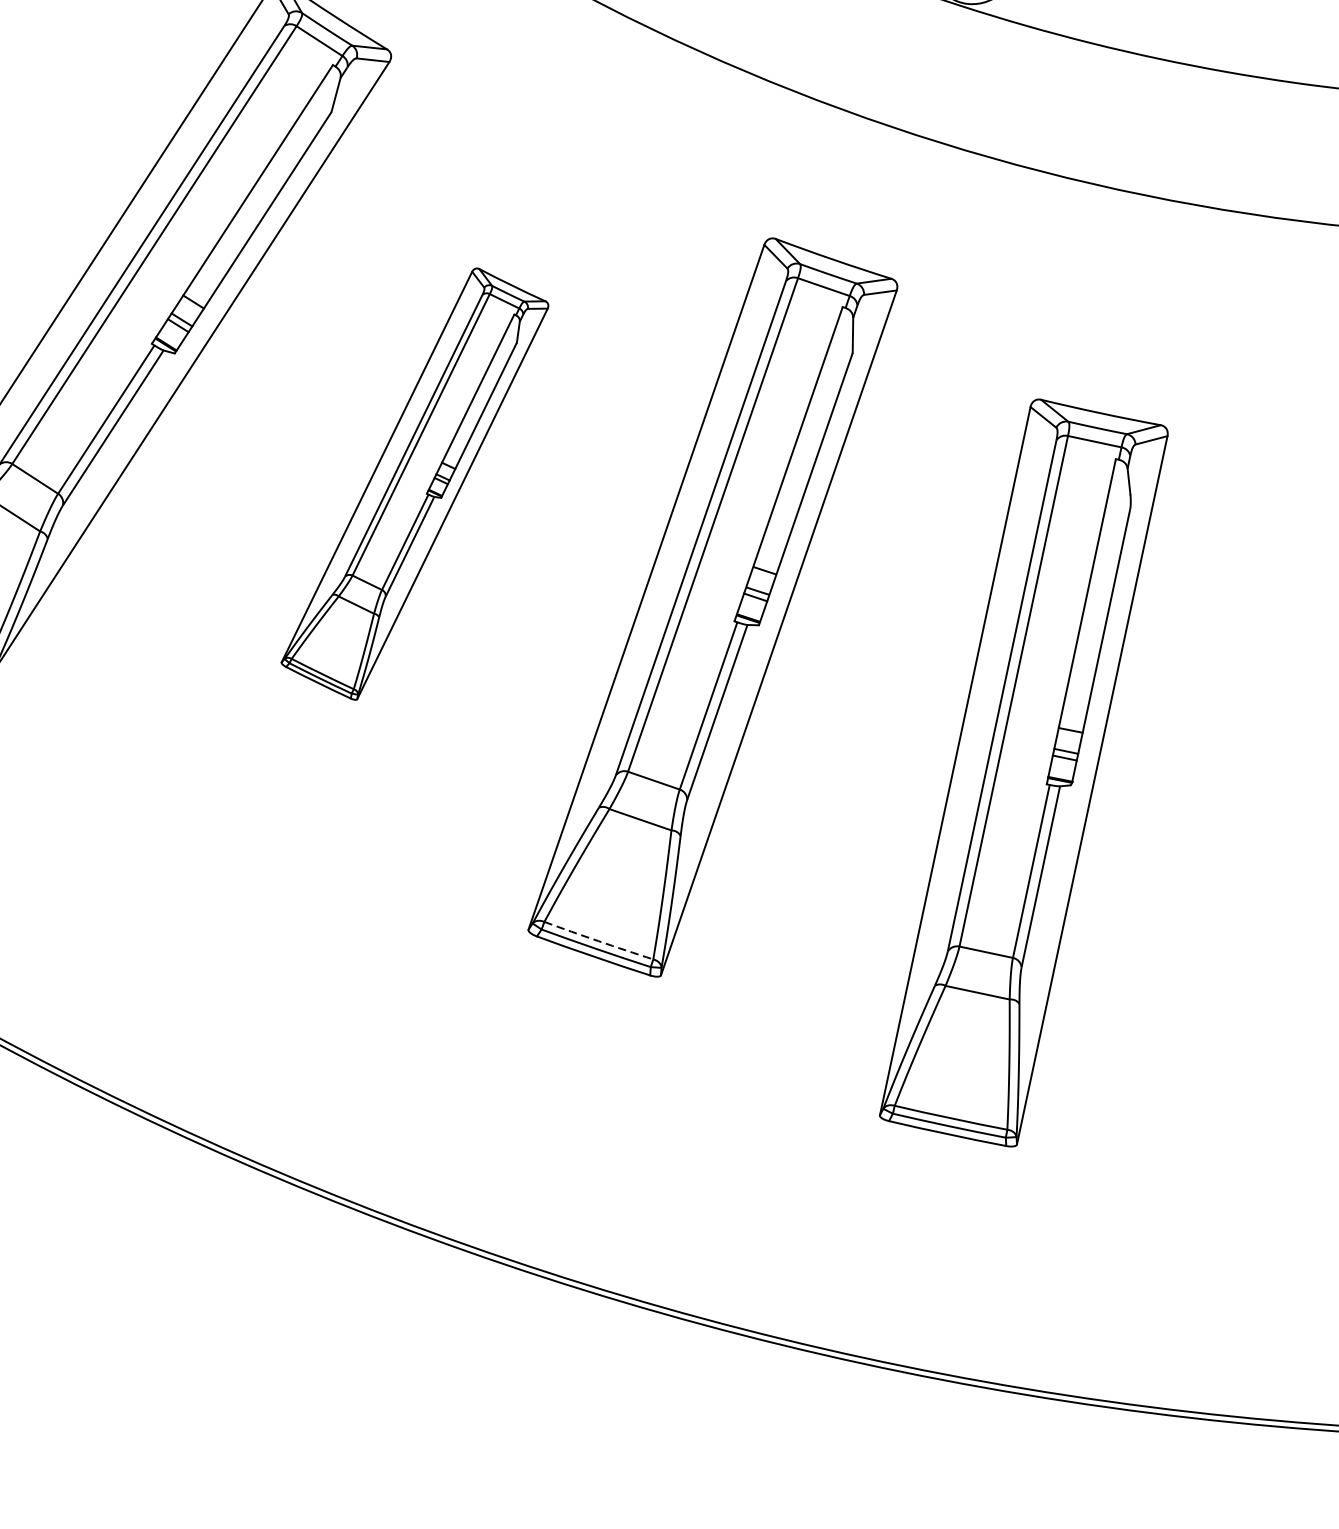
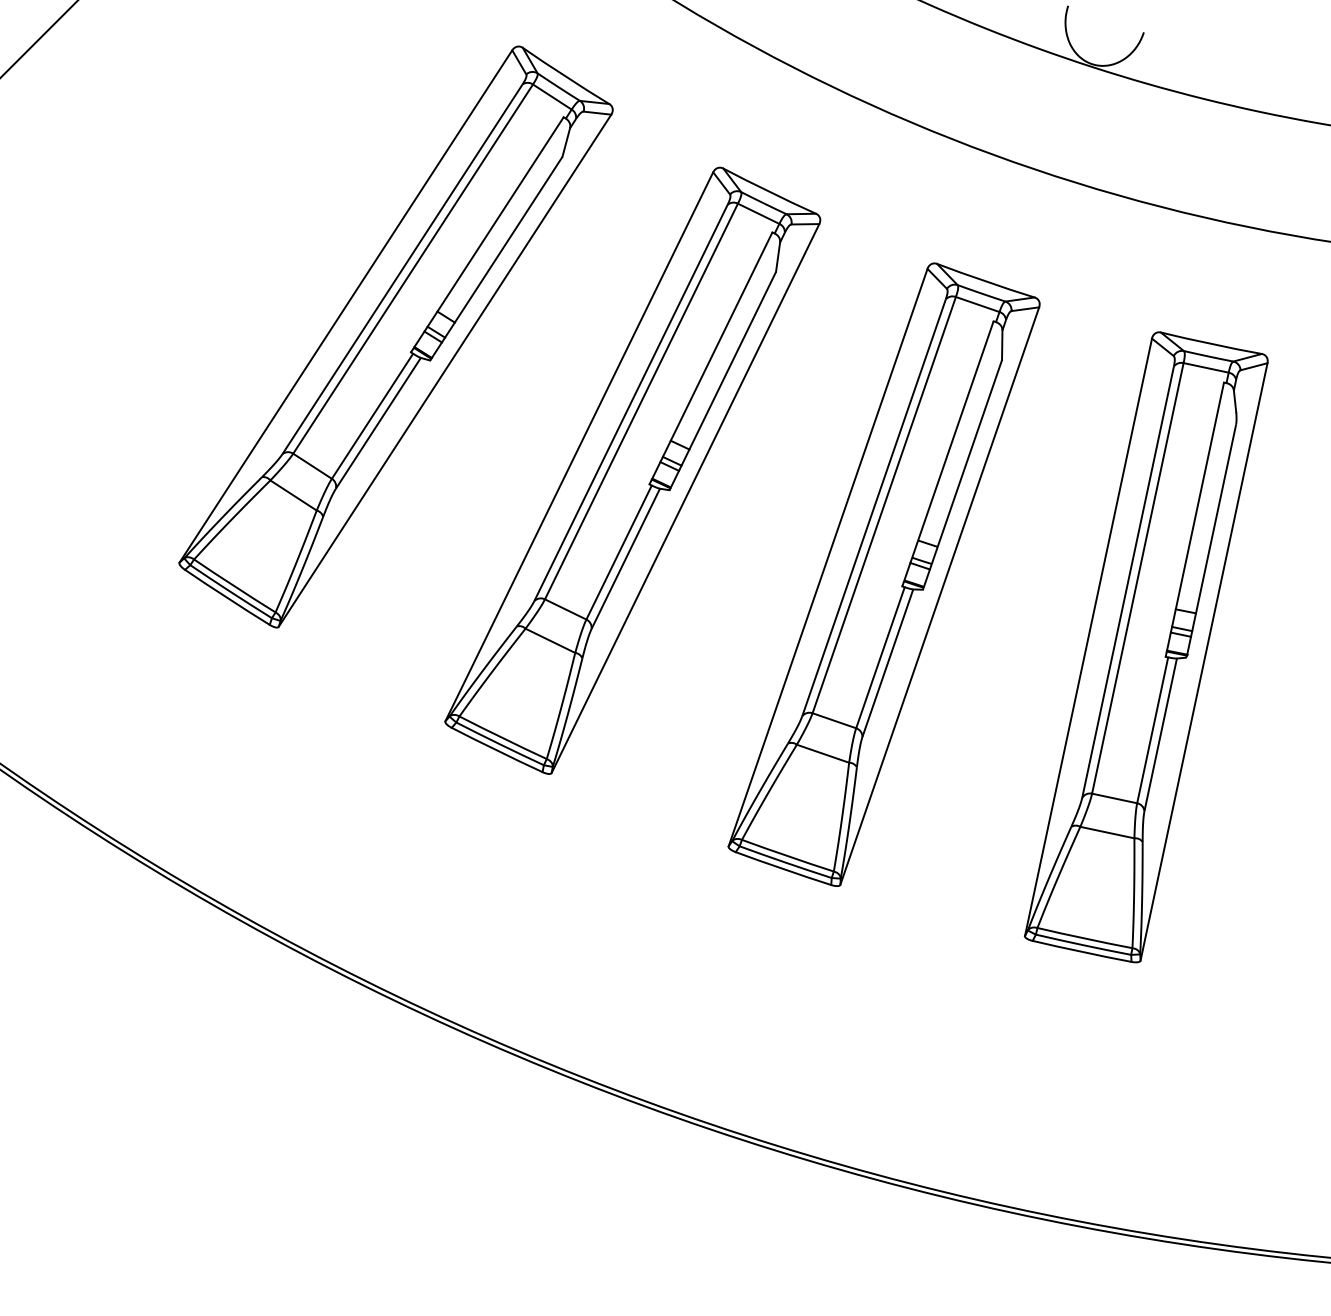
part: (414, 483) -> (632, 470), size x1.67
part: (1024, 773) -> (1146, 647), moved
arc: (598, 941) -> (787, 856), dashed -> solid

